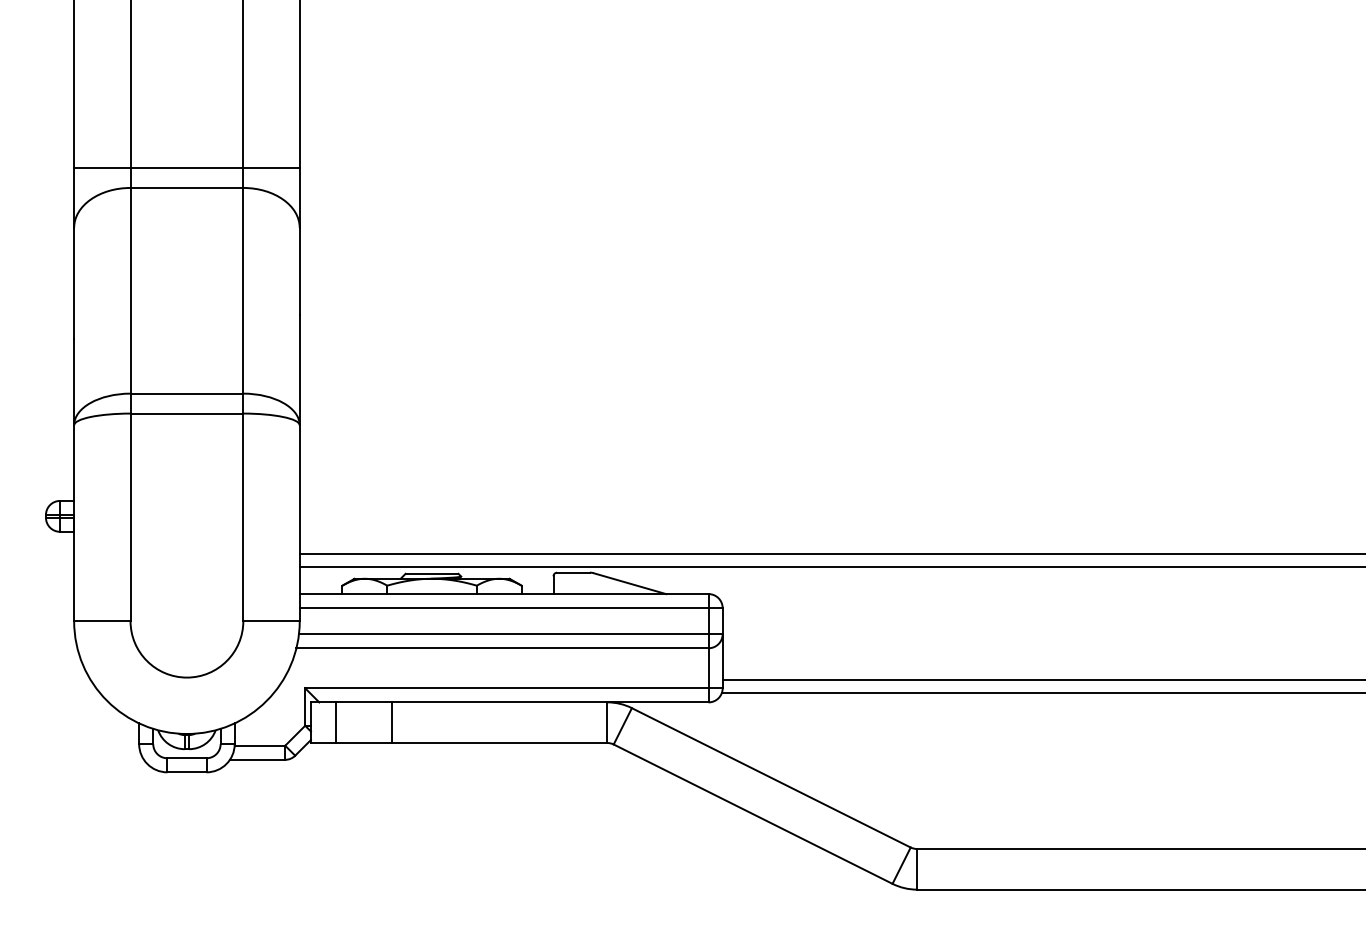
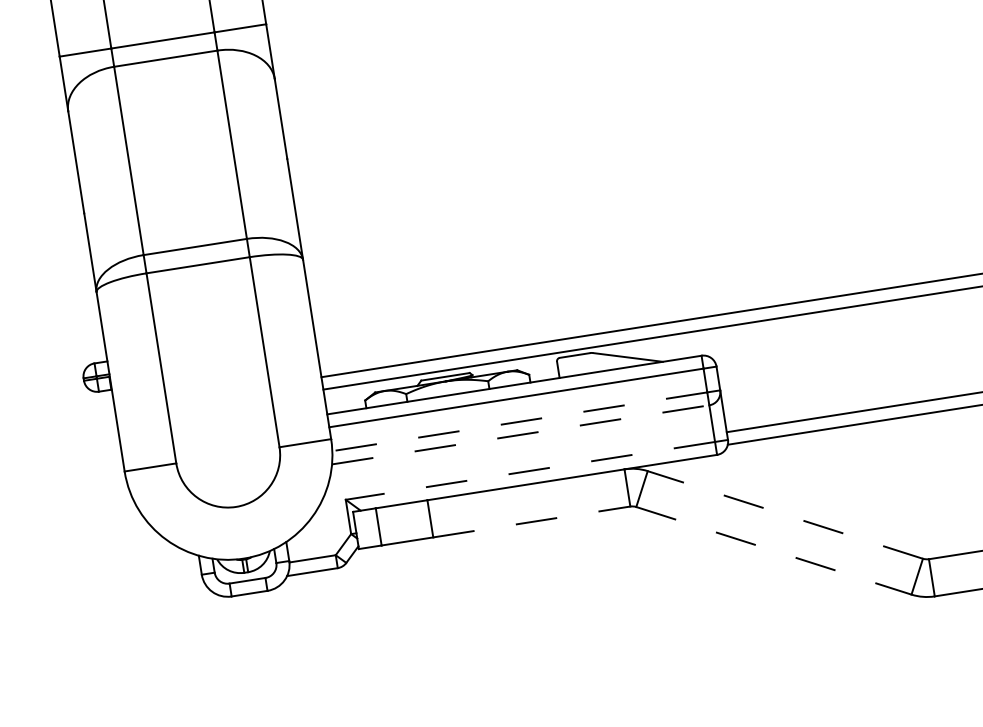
line: (503, 634) -> (519, 422), solid -> dashed
line: (503, 648) -> (521, 434), solid -> dashed
line: (506, 688) -> (530, 471), solid -> dashed
line: (499, 743) -> (531, 522), solid -> dashed
line: (771, 777) -> (785, 514), solid -> dashed
line: (753, 814) -> (774, 551), solid -> dashed

